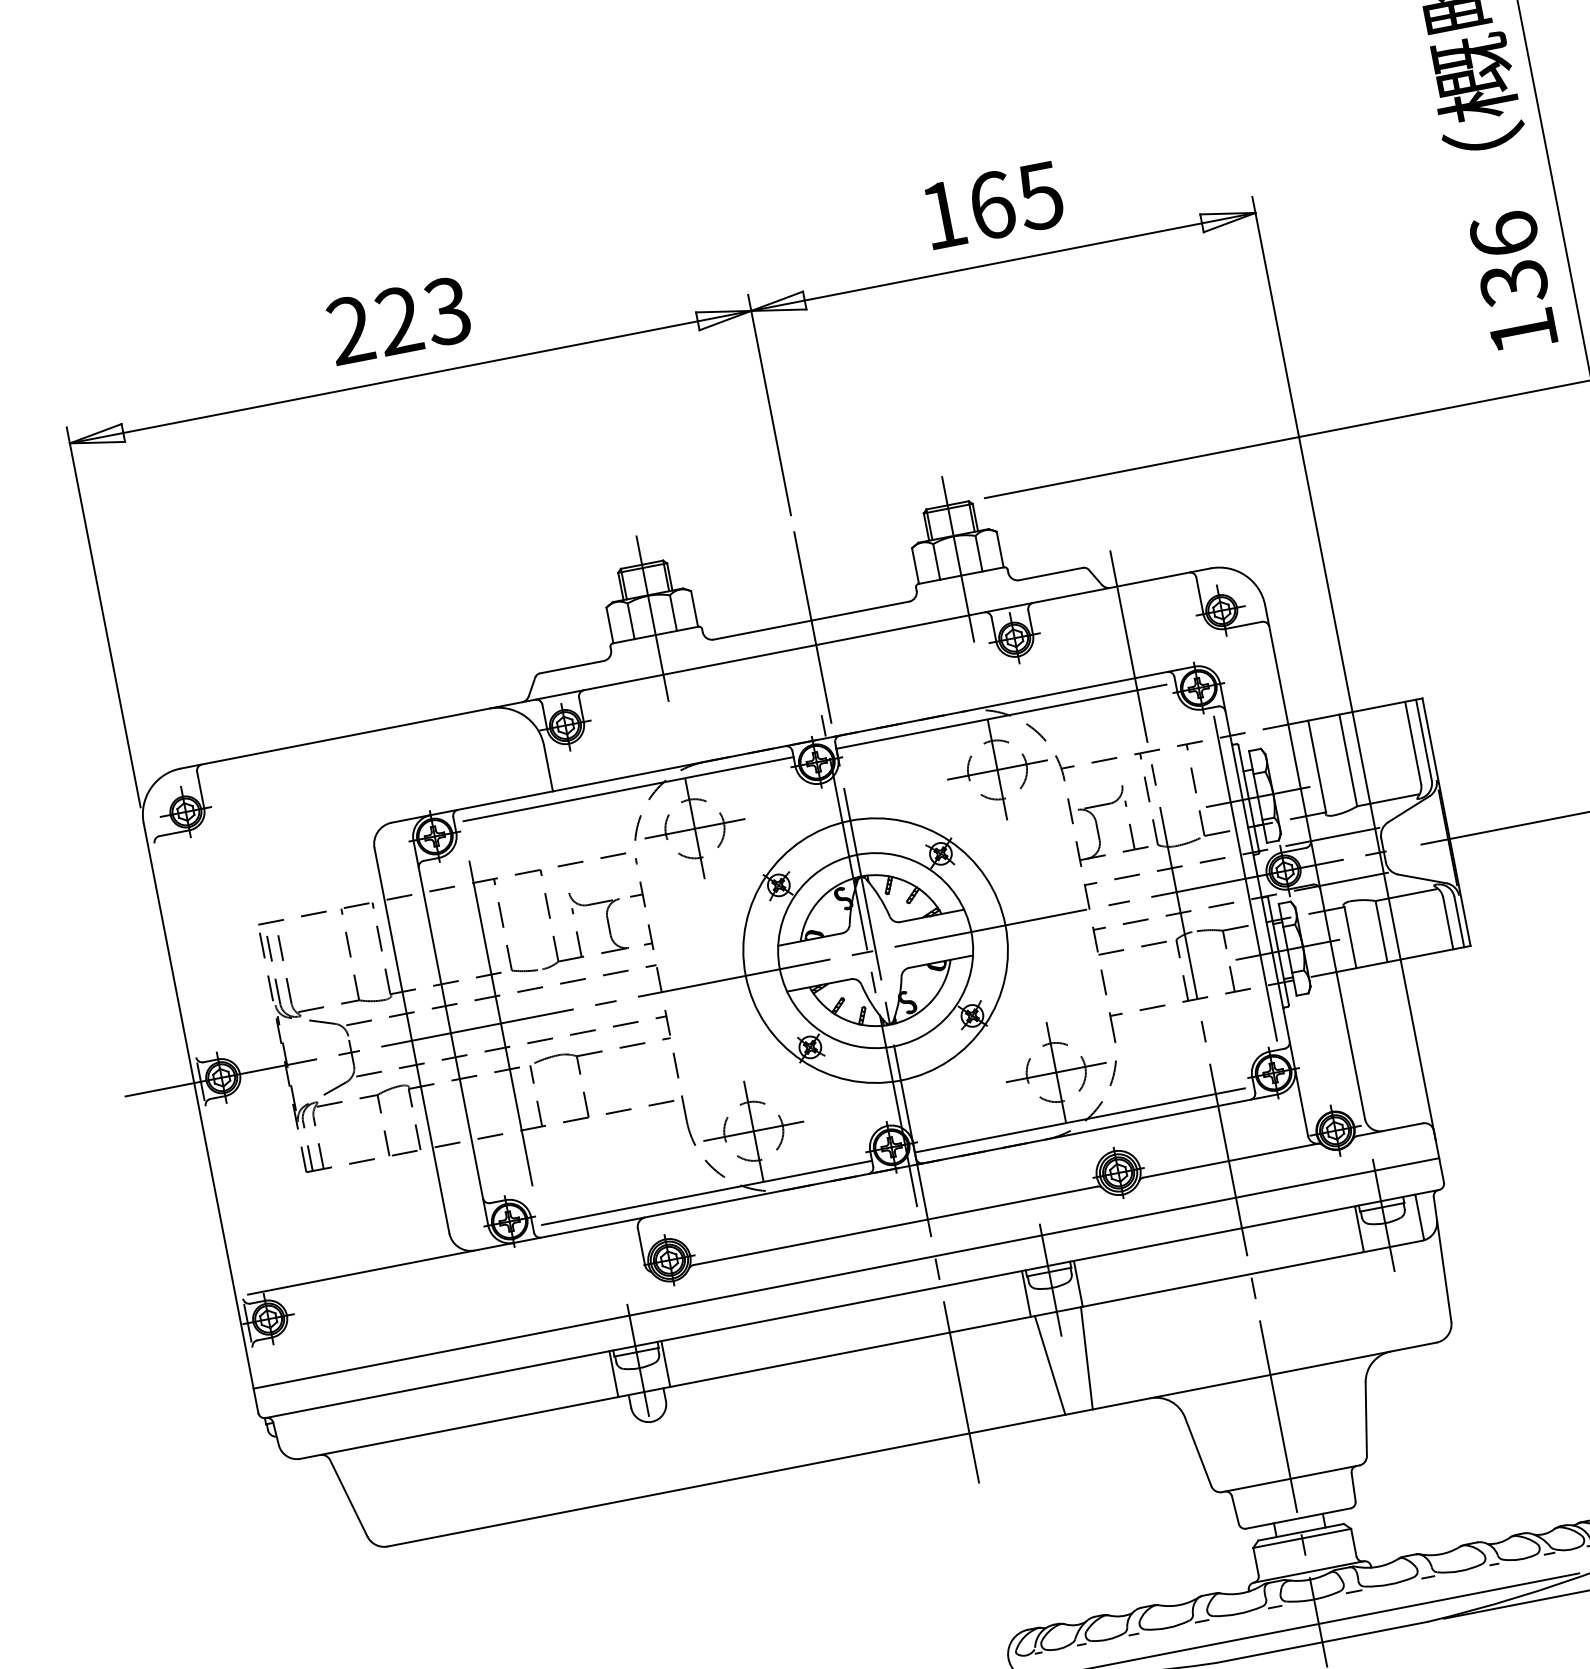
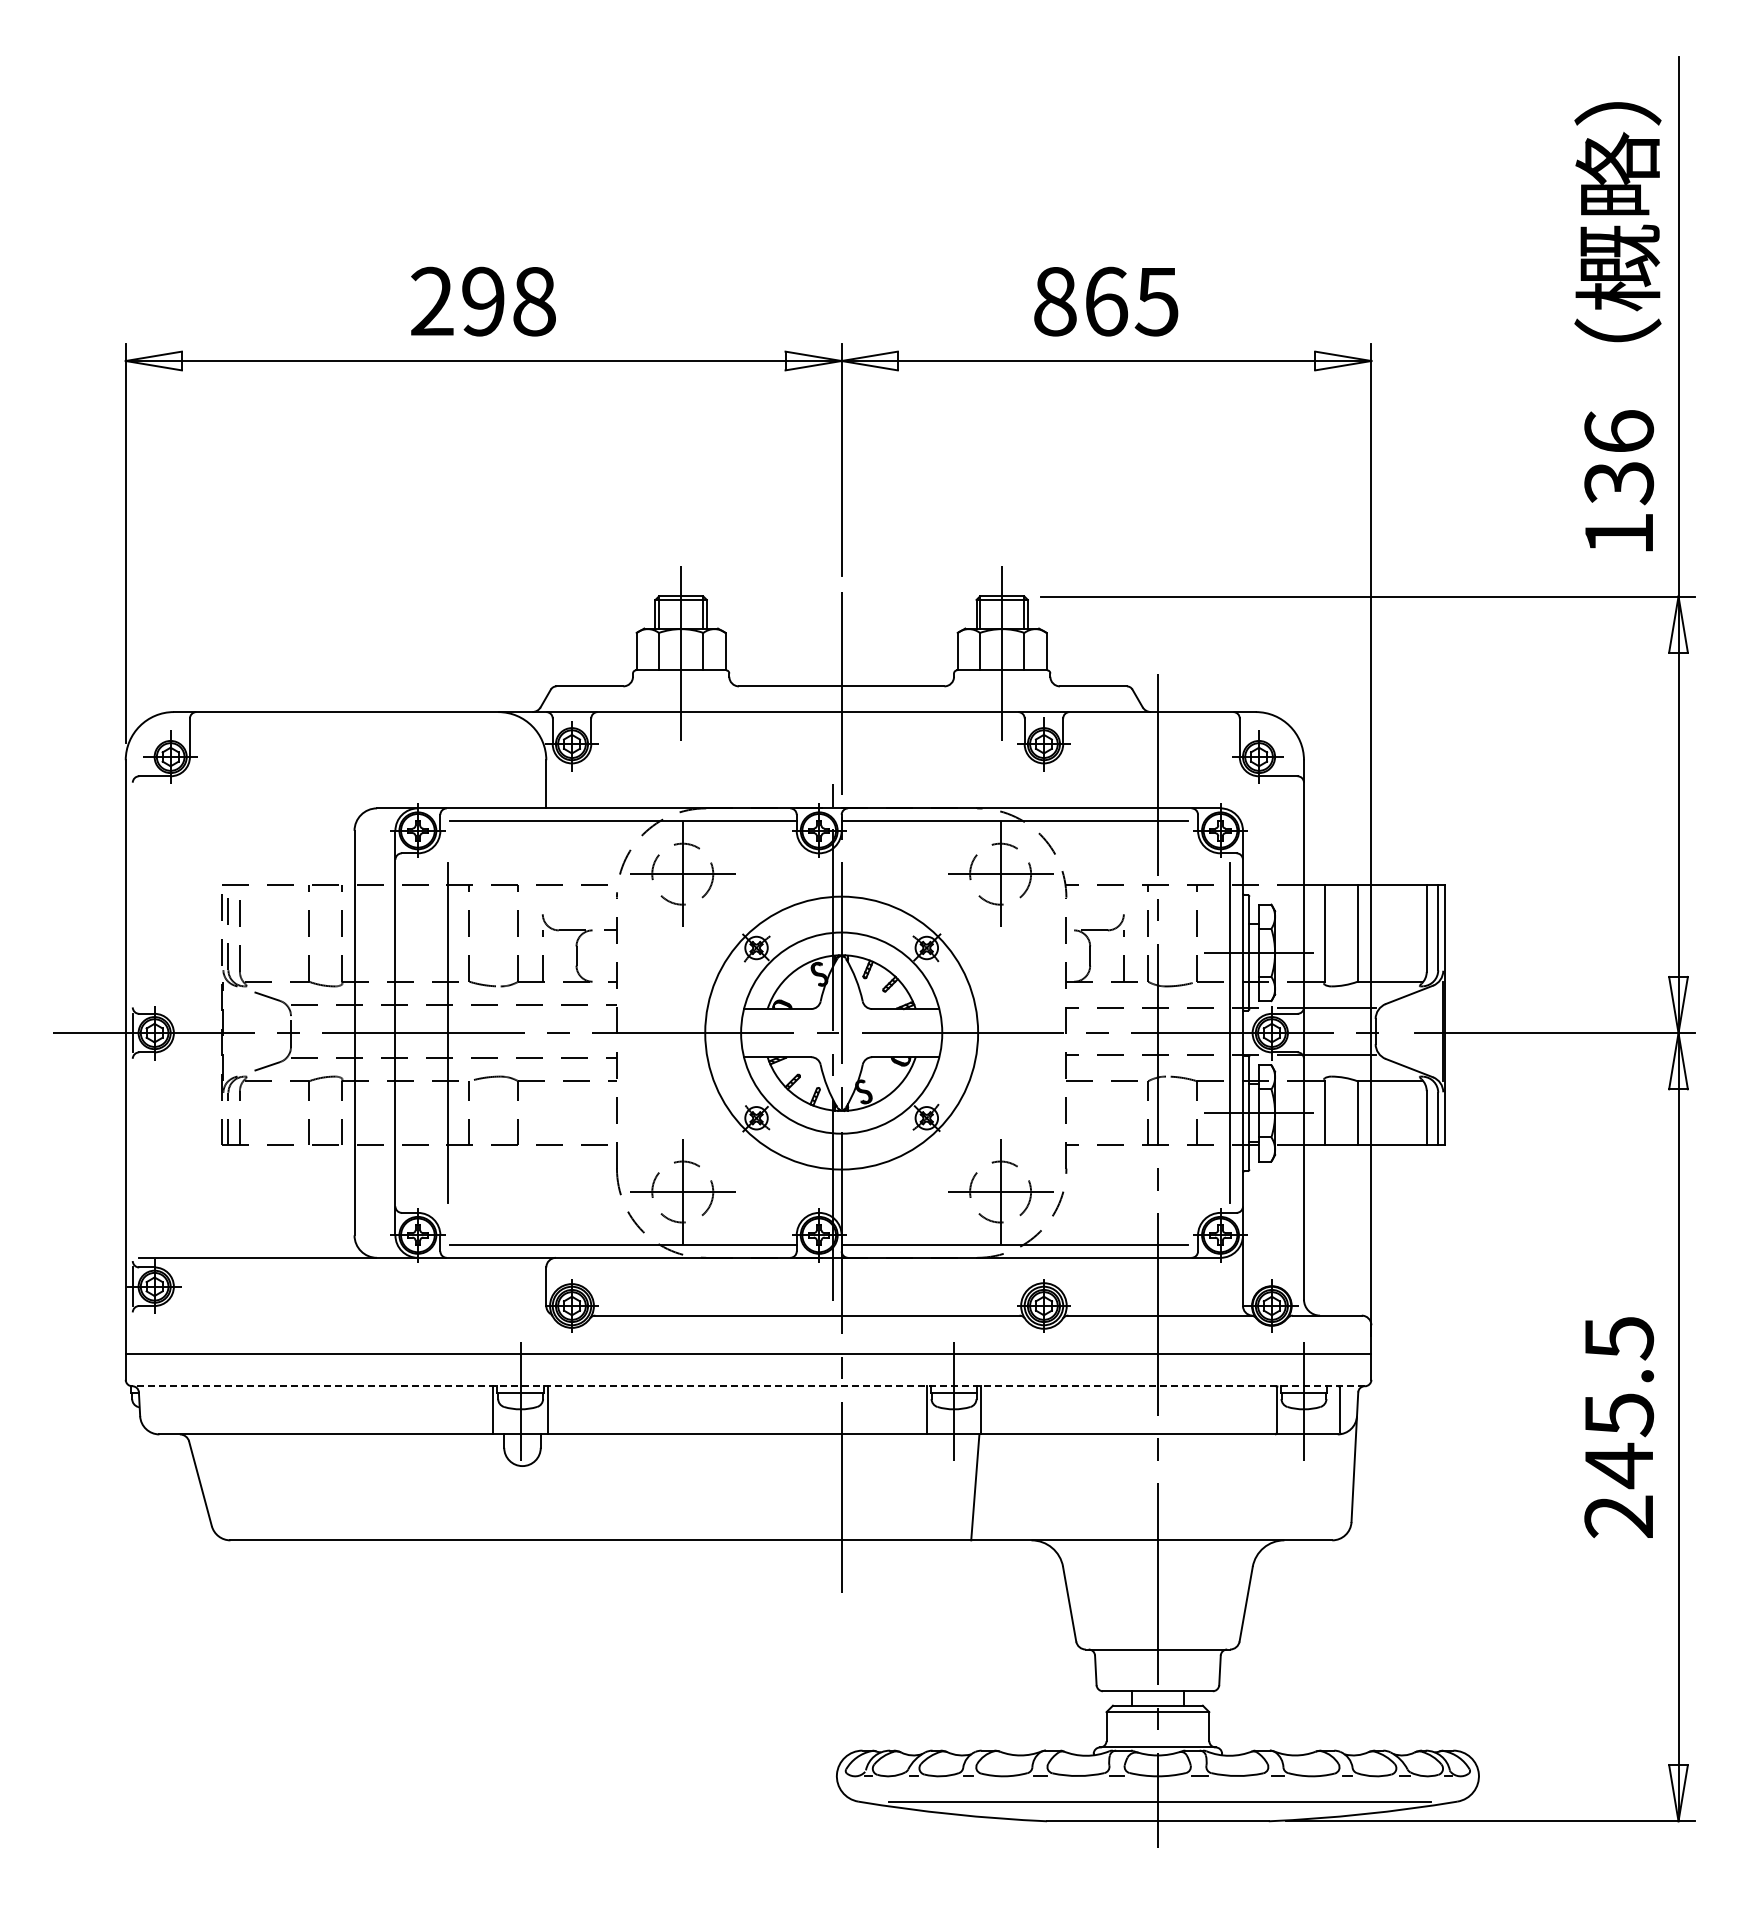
text: (943, 214) -> (1055, 301), 165 -> 865
text: (423, 315) -> (508, 301), 223 -> 298
line: (852, 1304) -> (748, 1386), solid -> dashed
line: (1049, 1365) -> (936, 1487), removed

